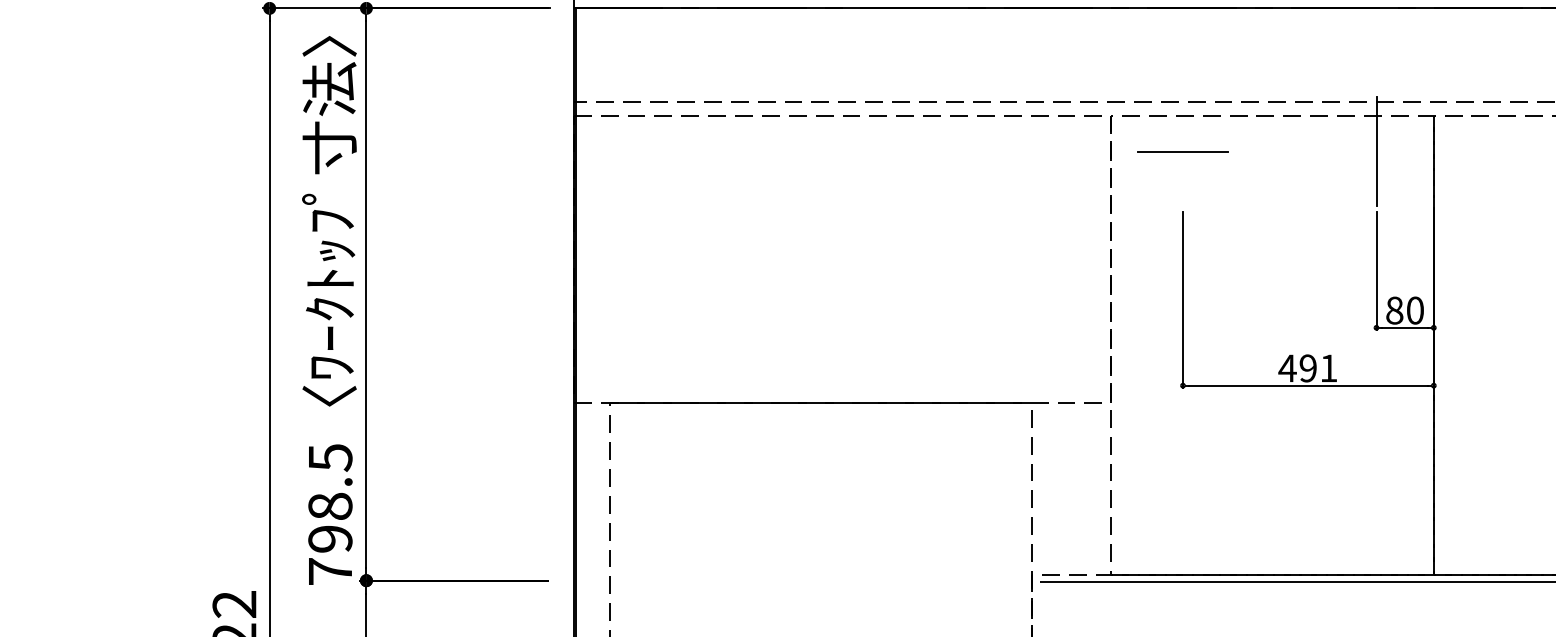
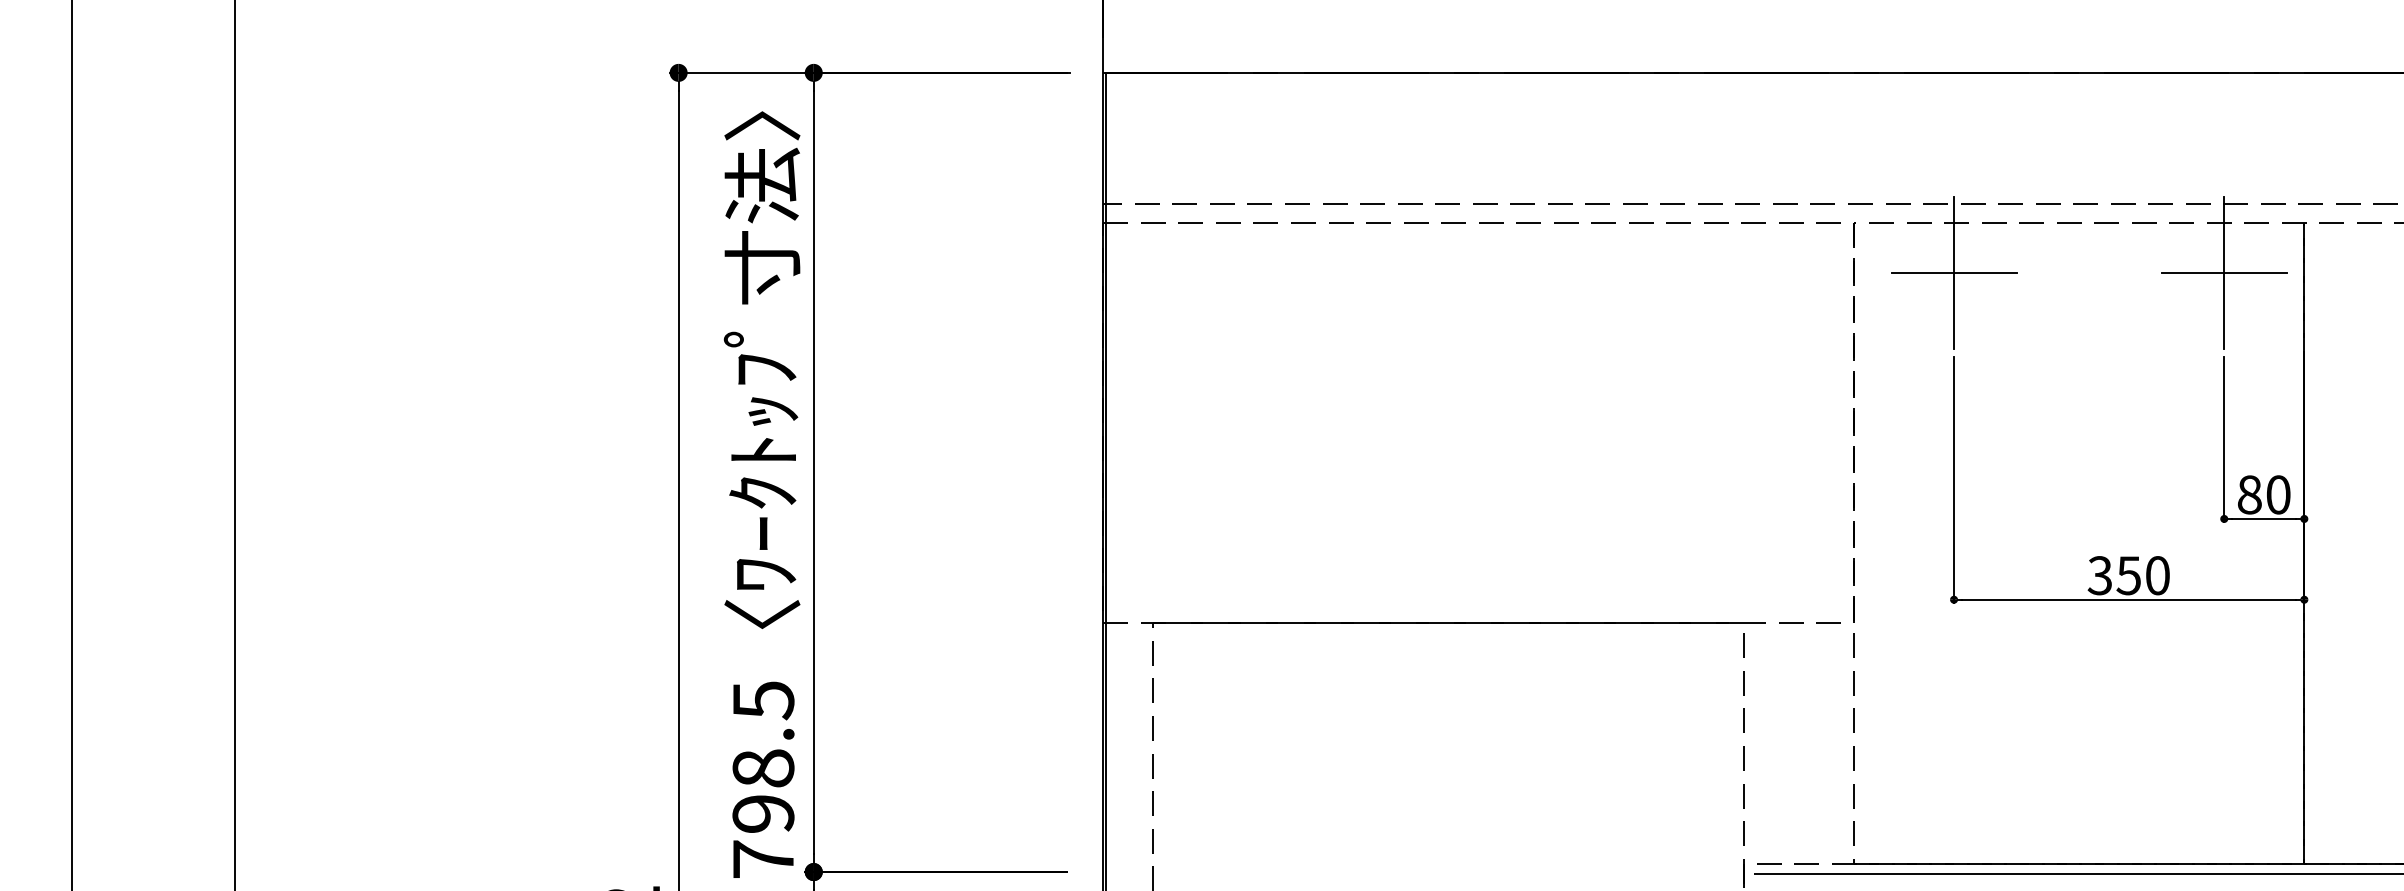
line: (1183, 151) -> (1954, 272), added
line: (1375, 152) -> (2223, 273), added
text: (1307, 368) -> (2128, 575), 491 -> 350

